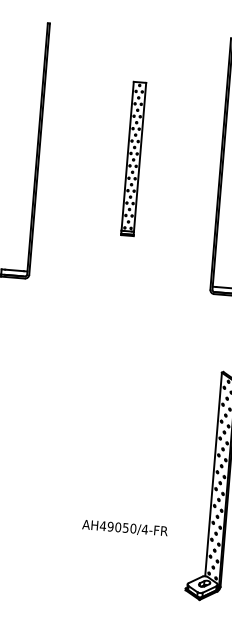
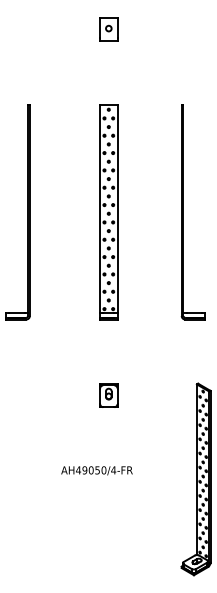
part: (133, 158) -> (108, 212), size x1.67
part: (115, 377) -> (108, 395), added
text: (124, 528) -> (96, 470), moved

